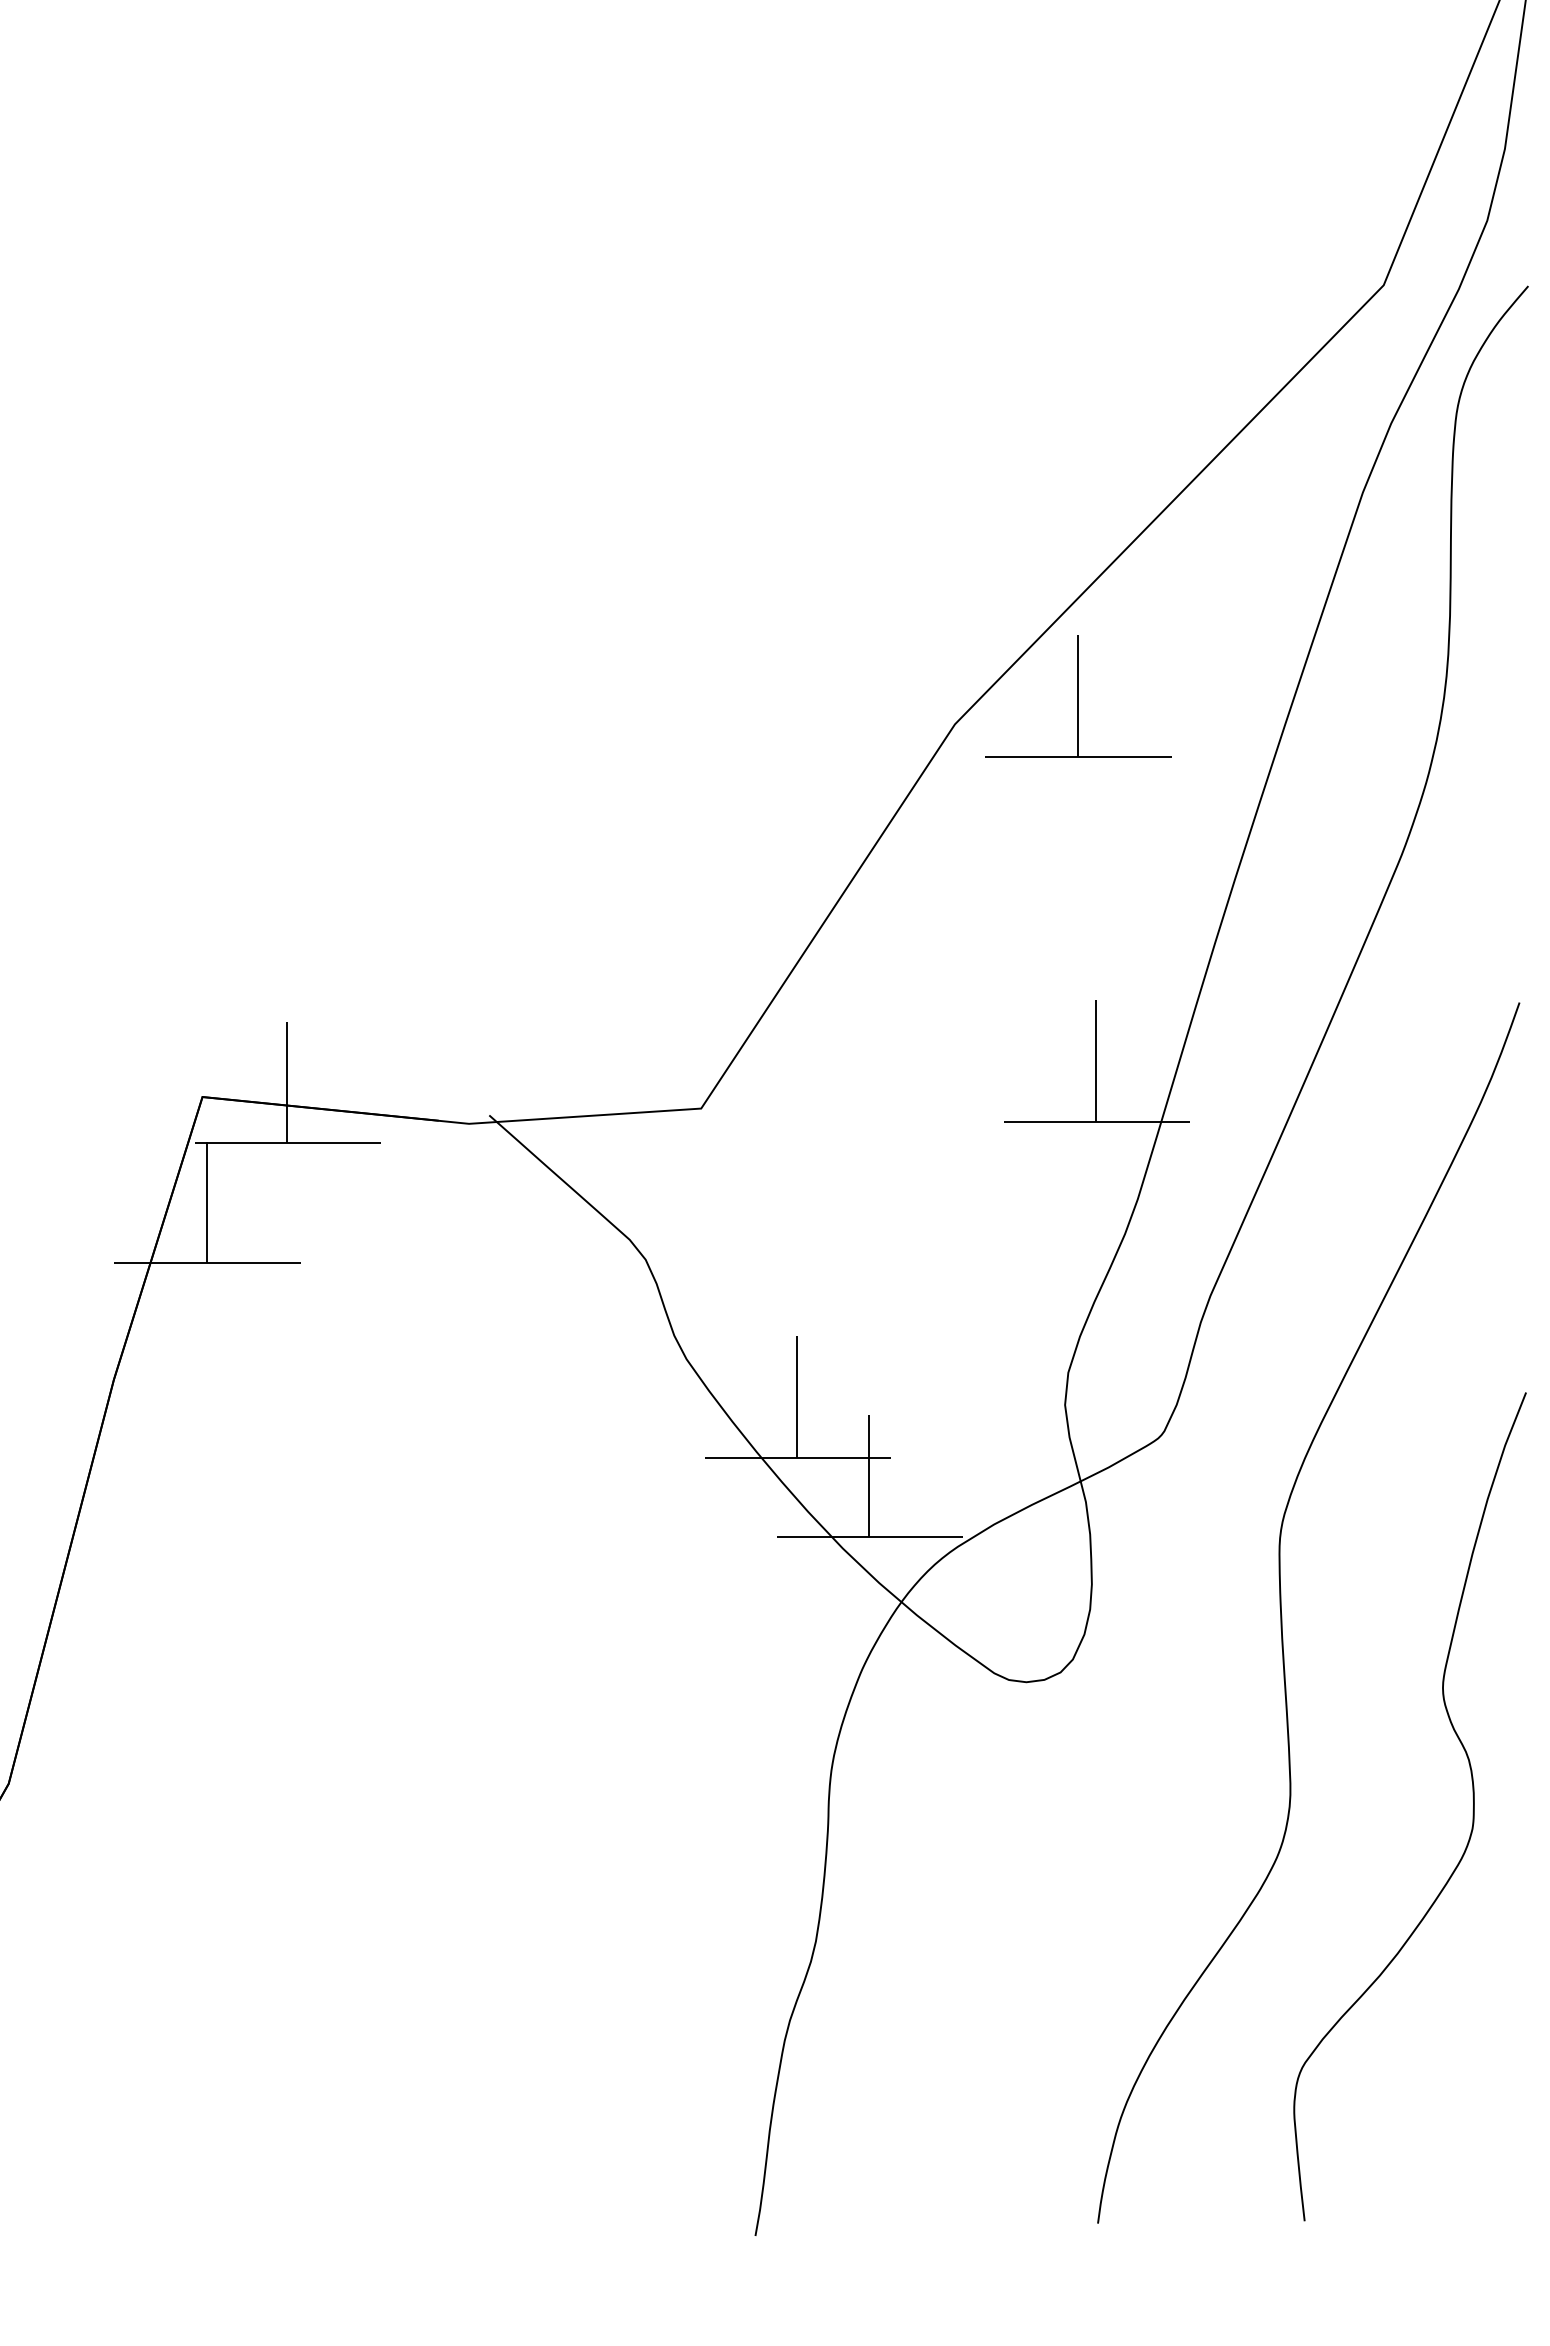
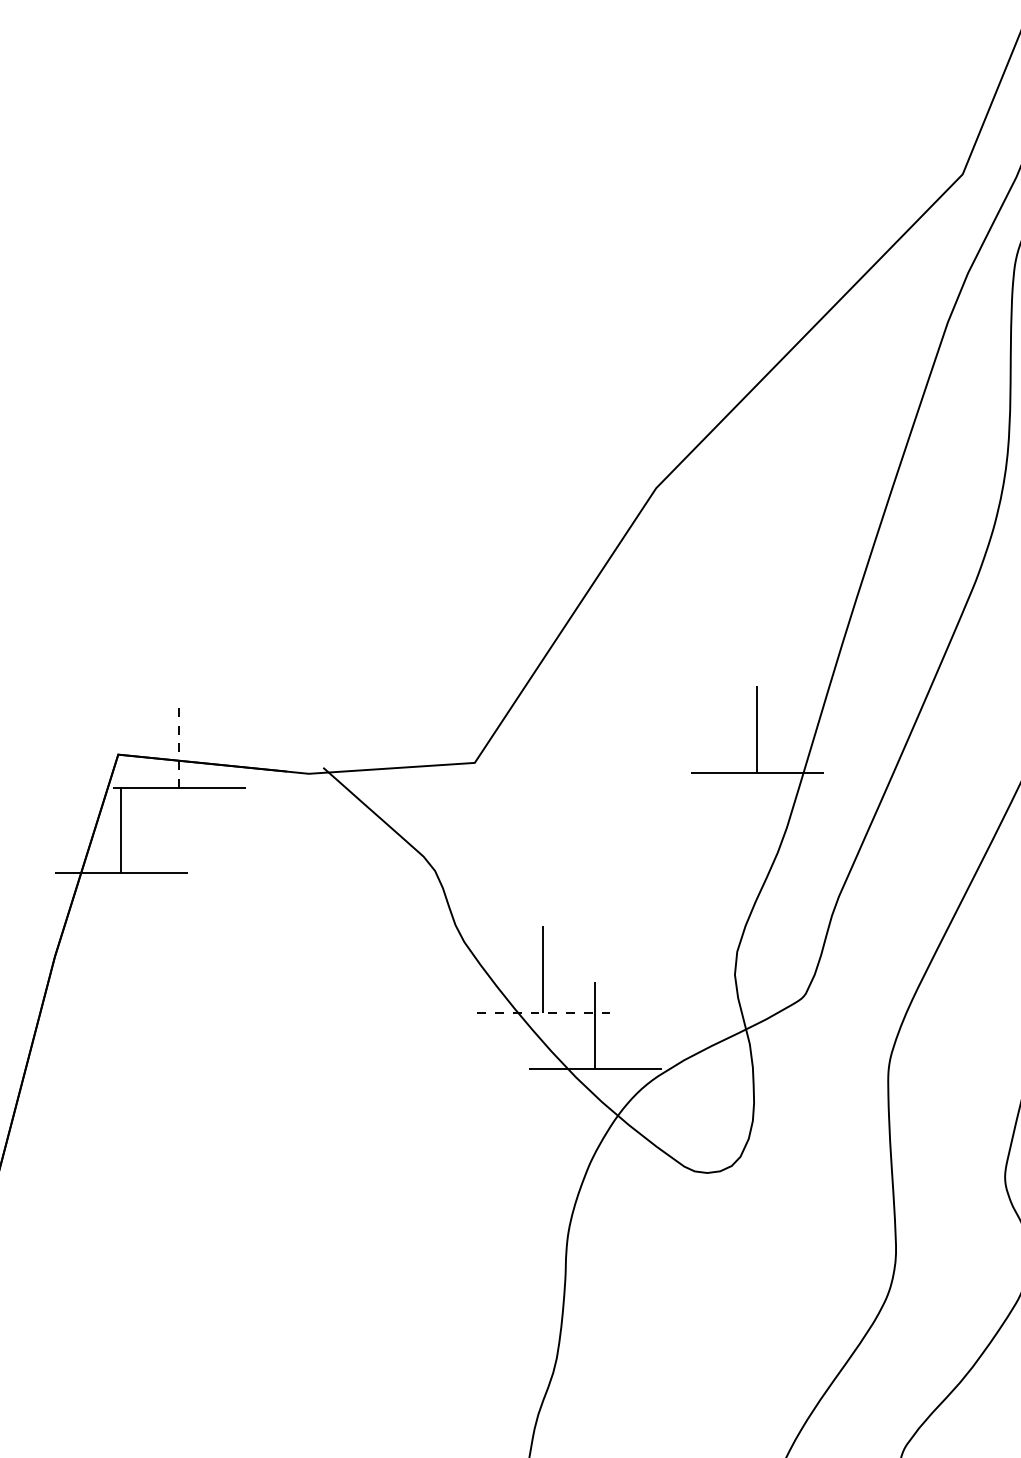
part: (1078, 696) -> (744, 468), removed
line: (287, 1082) -> (179, 744), solid -> dashed
line: (798, 1458) -> (544, 1013), solid -> dashed

